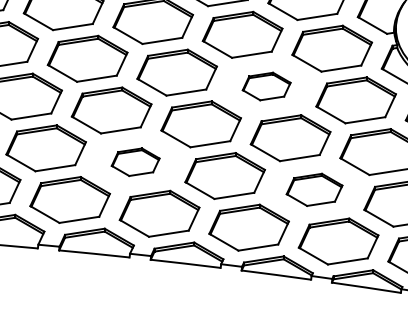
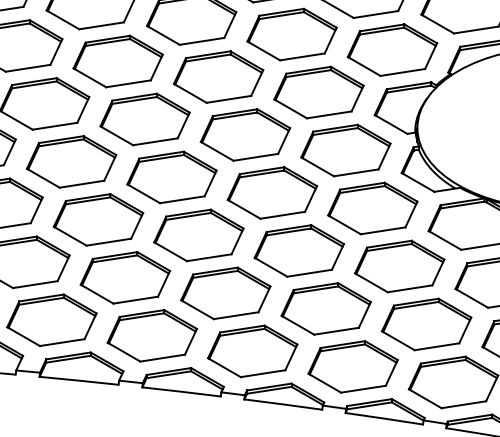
part: (266, 86) -> (272, 192), size x1.67
part: (135, 161) -> (125, 277), size x1.67
part: (313, 189) -> (325, 308), size x1.43

